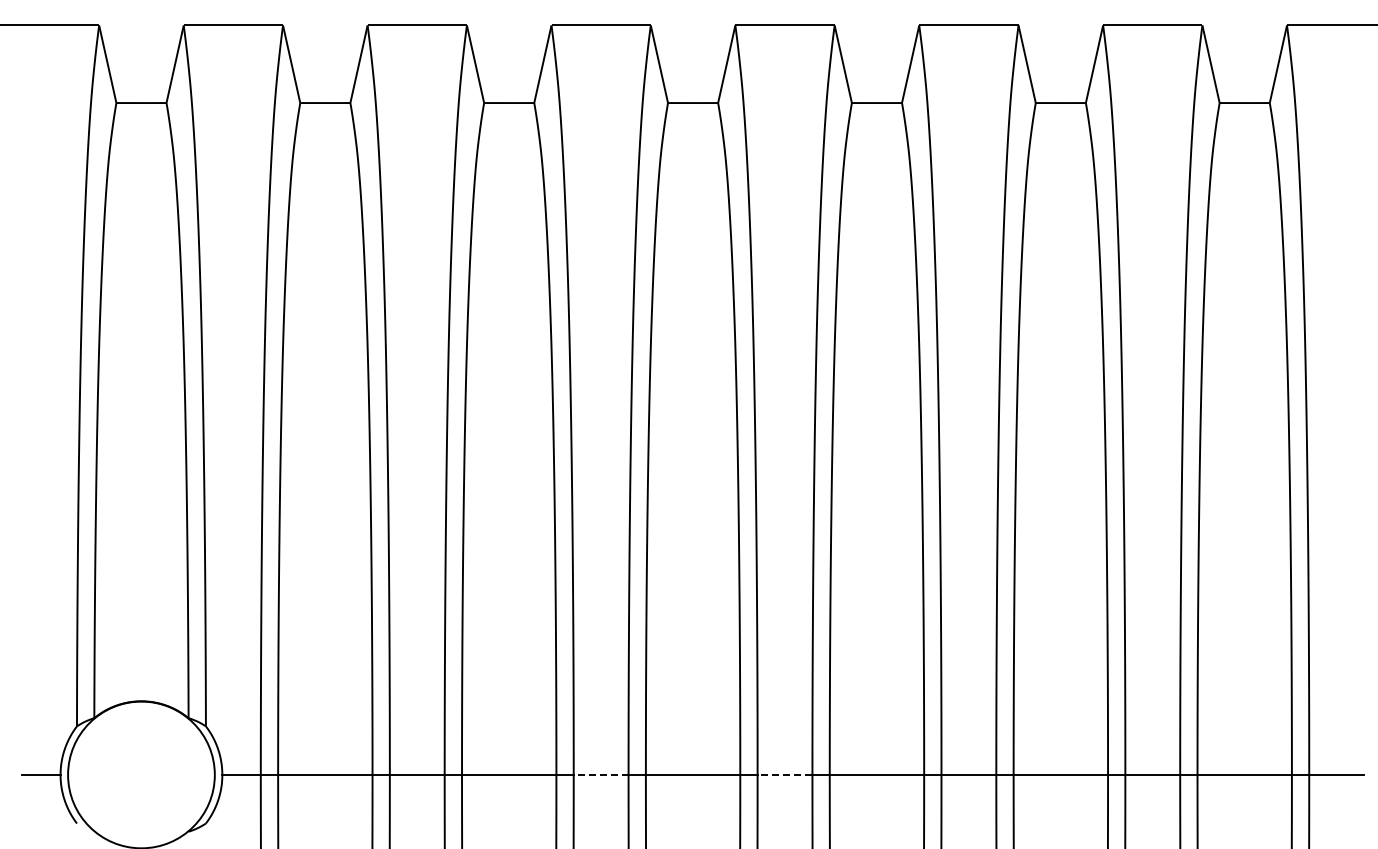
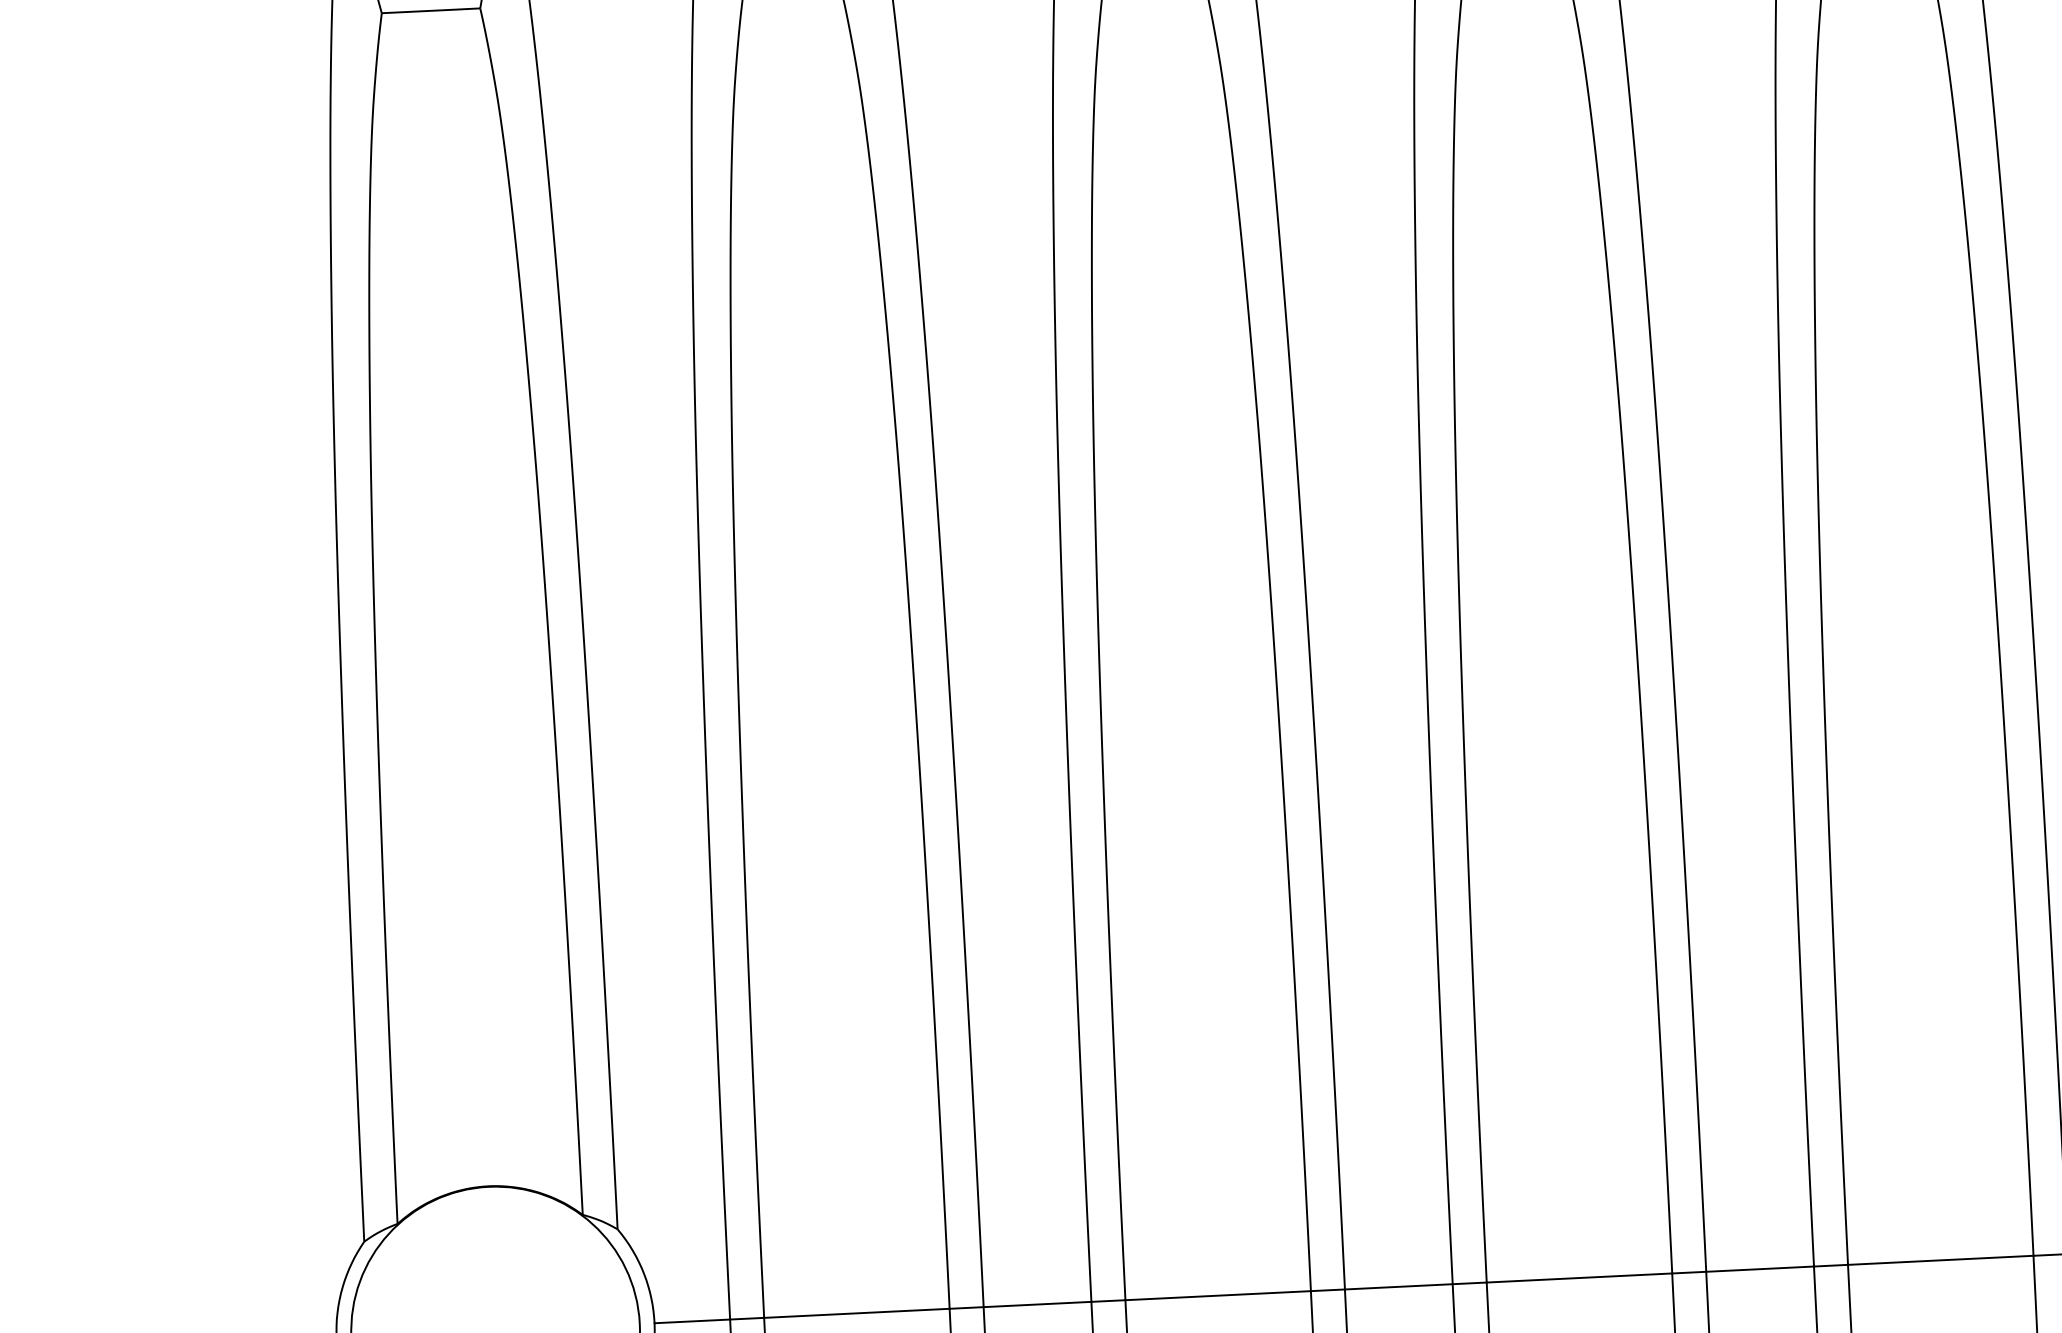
line: (600, 774) -> (1397, 1286), dashed -> solid
line: (784, 774) -> (1759, 1268), dashed -> solid

